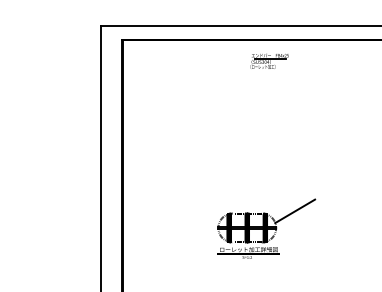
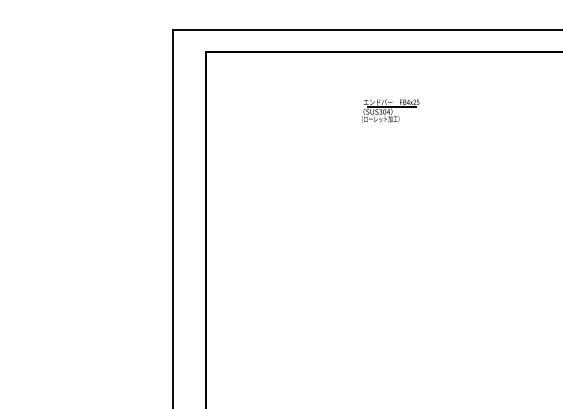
part: (269, 60) -> (390, 109), moved
part: (266, 228) -> (421, 334), removed

